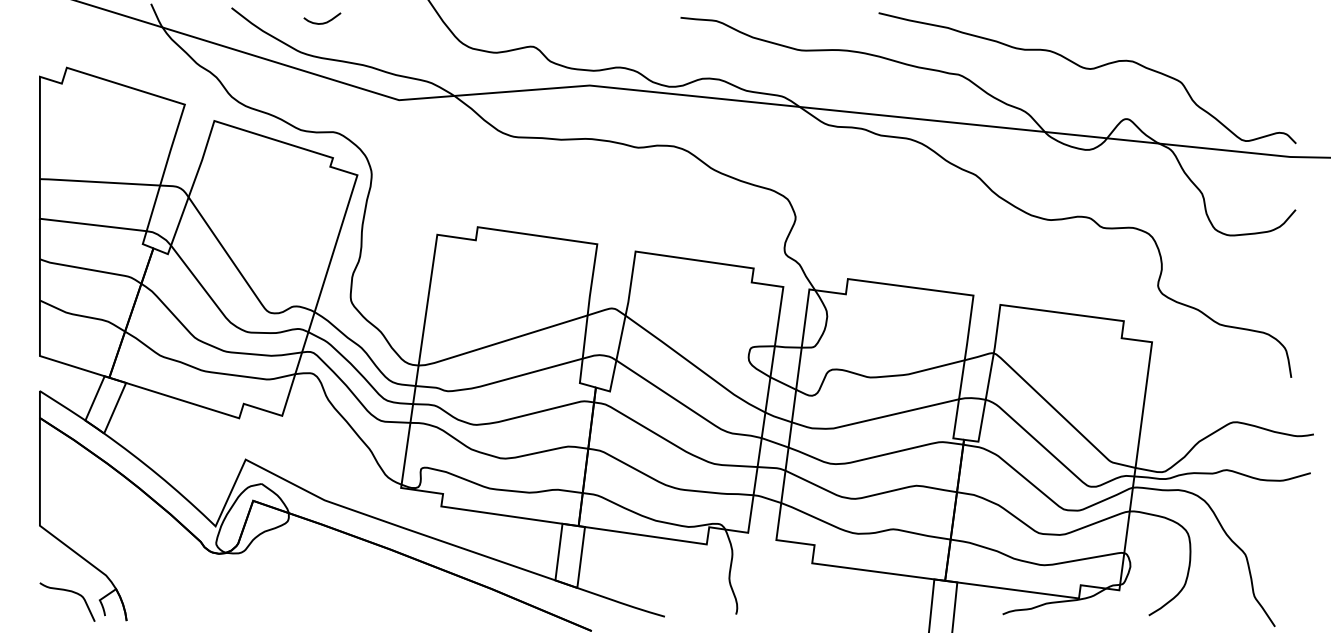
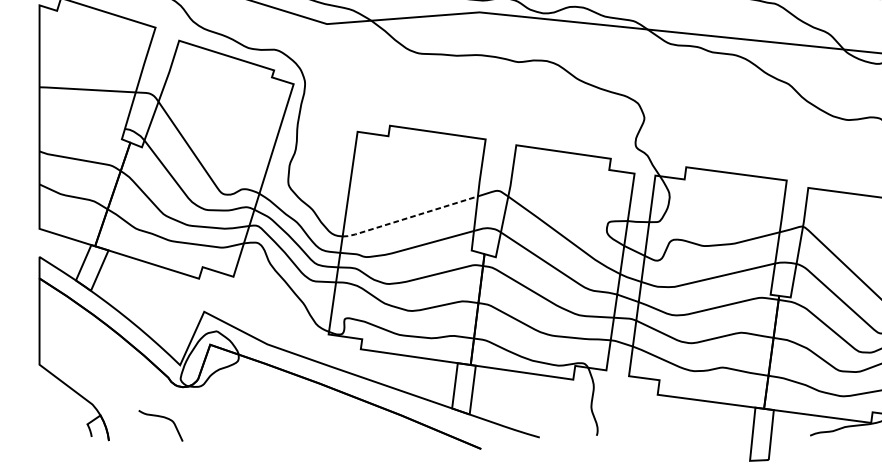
line: (92, 224) -> (81, 123), removed
line: (502, 342) -> (409, 218), solid -> dashed
curve: (71, 592) -> (164, 418), moved

